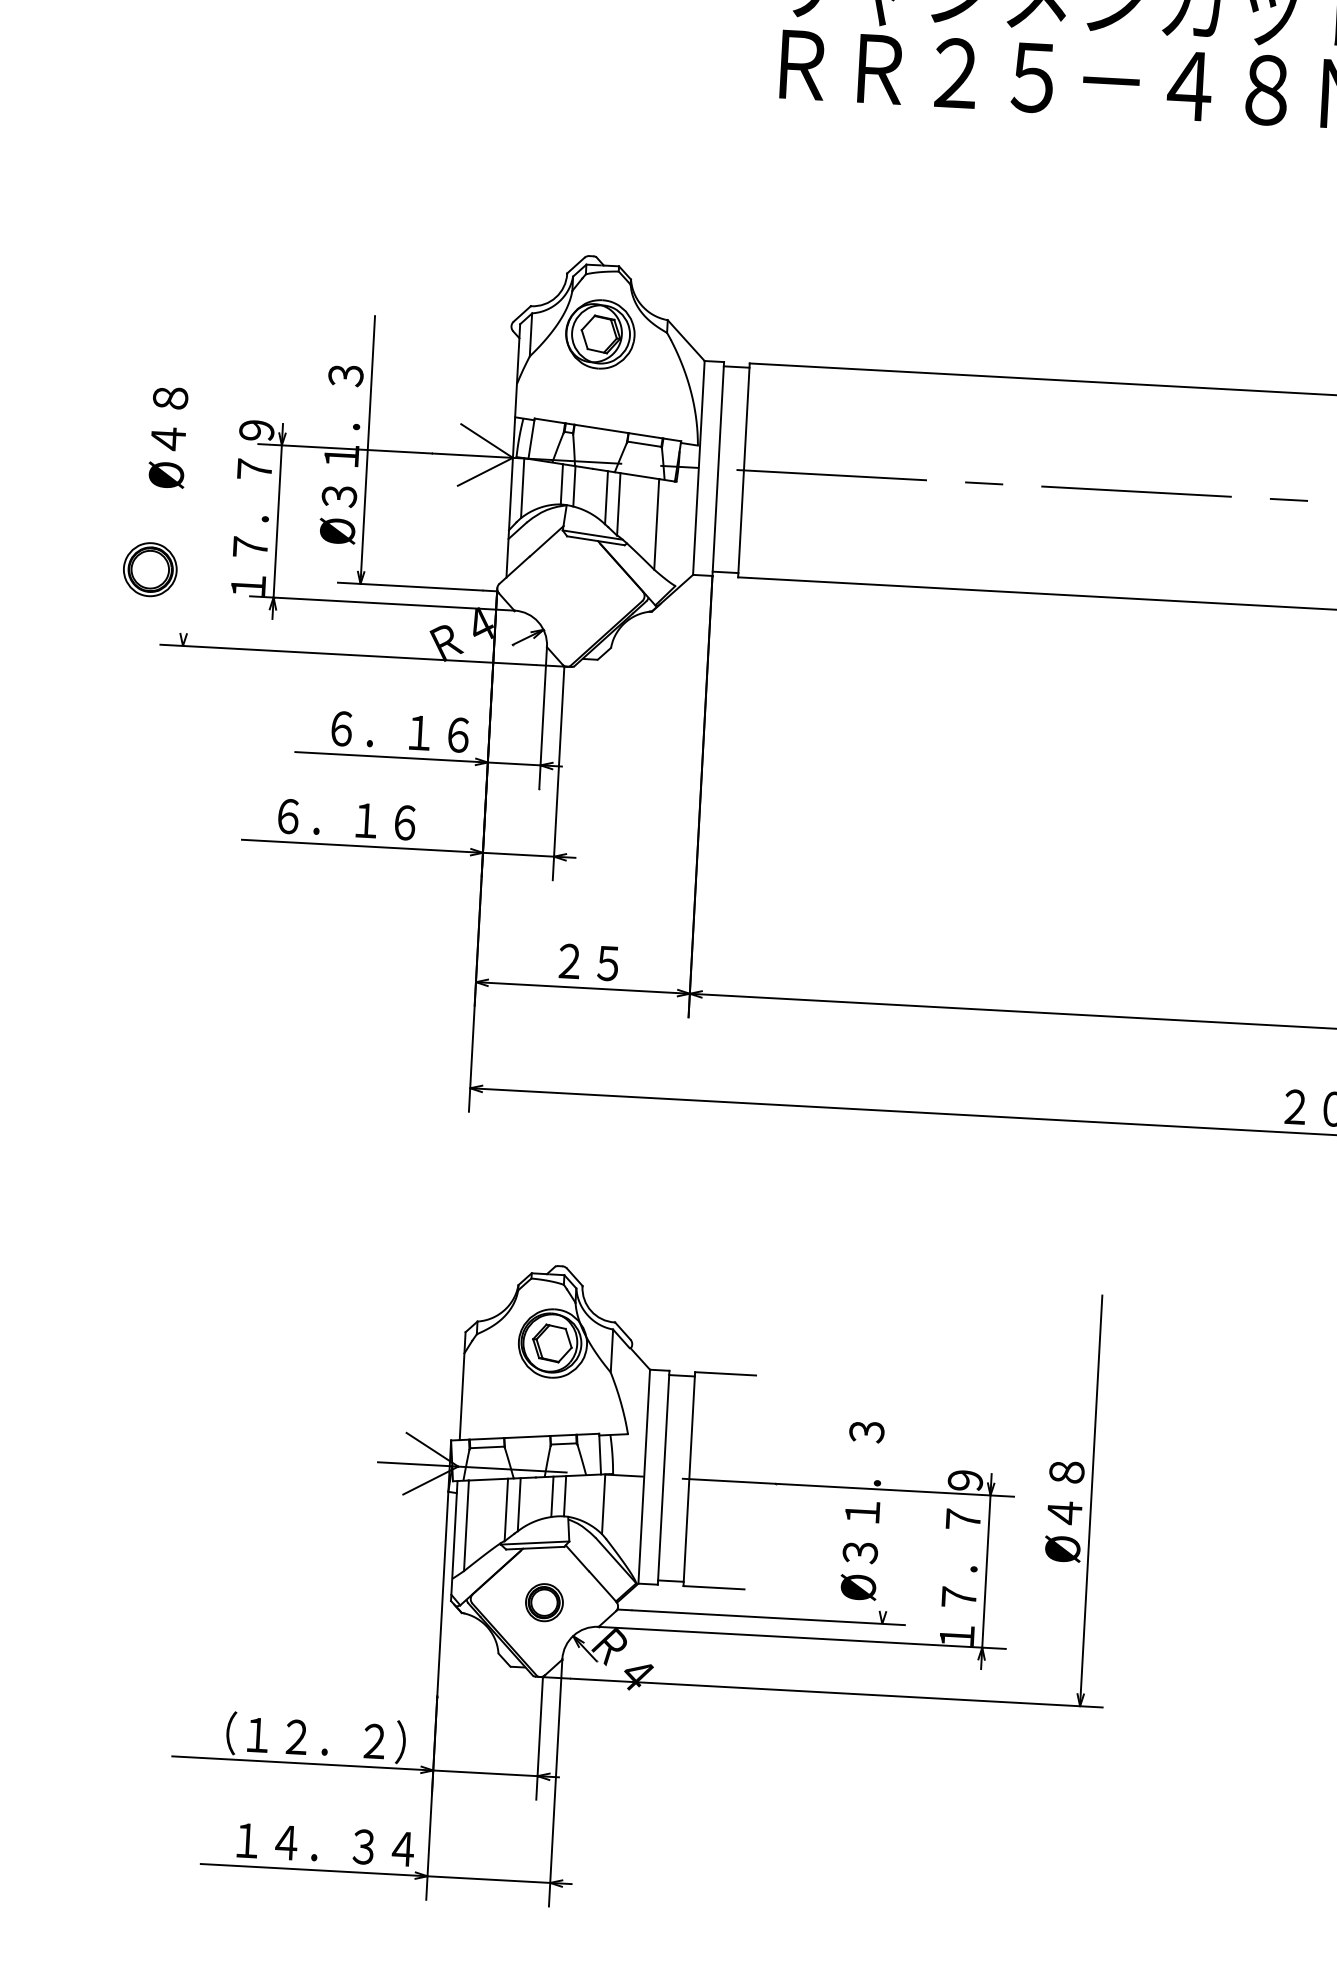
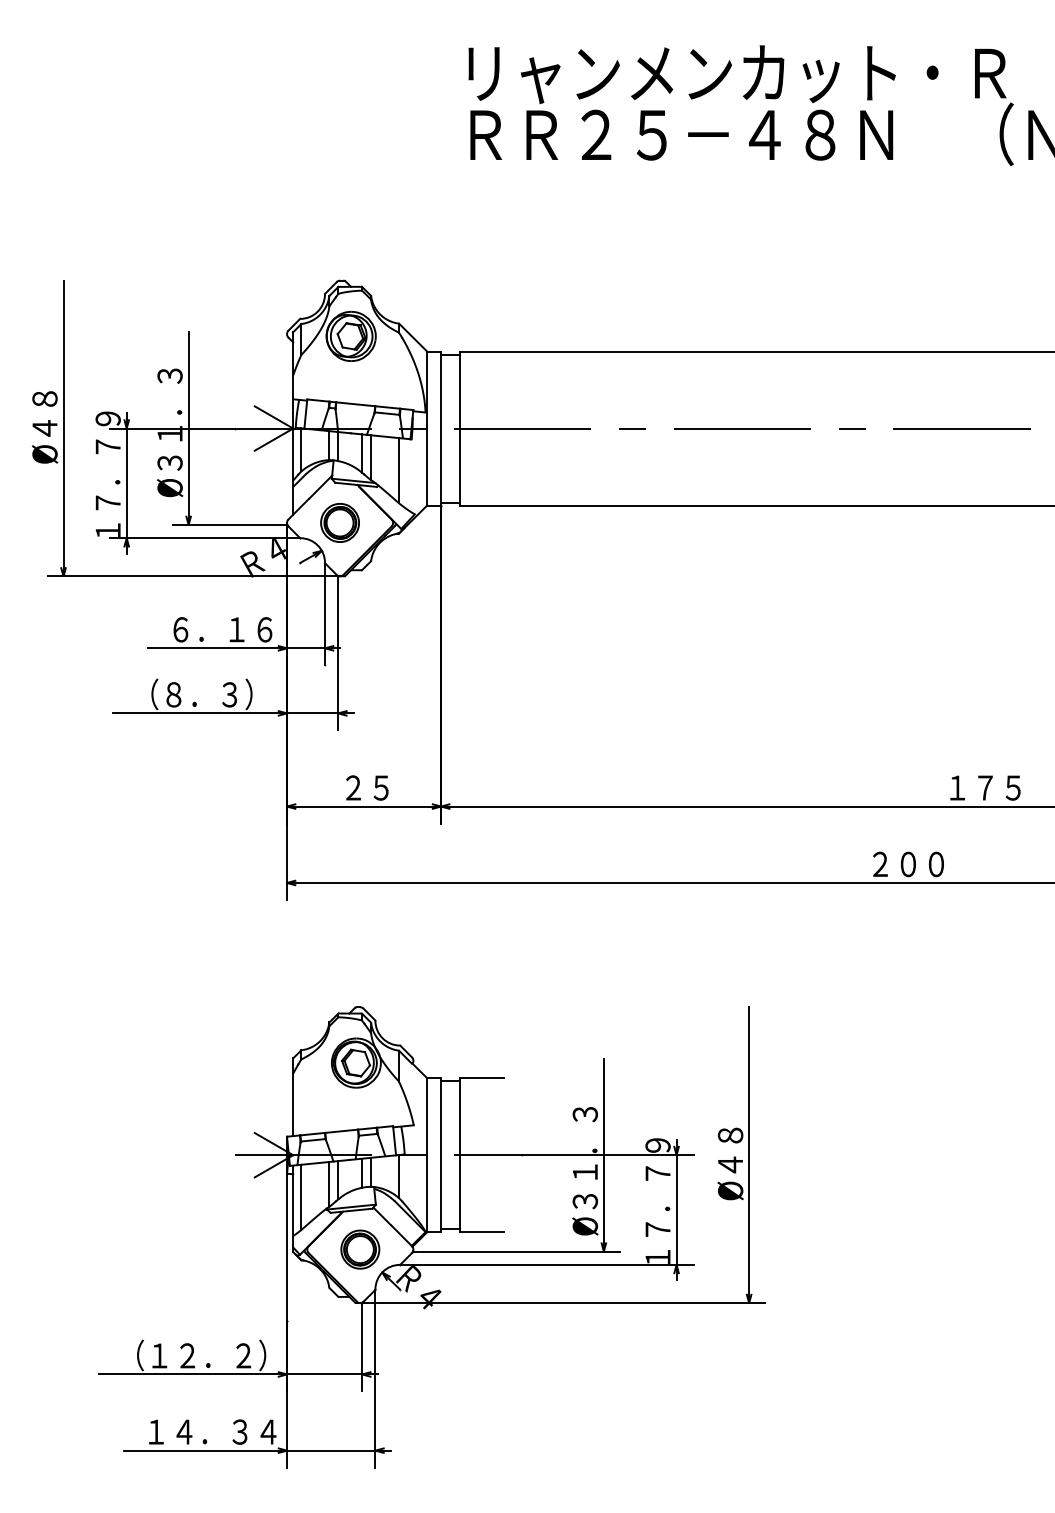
line: (194, 440) -> (63, 428), added
part: (149, 569) -> (339, 522), moved
text: (357, 819) -> (195, 694), ６．１６ -> （８．３）
line: (889, 1488) -> (603, 1154), added
part: (544, 1602) -> (360, 1249), size x1.43

